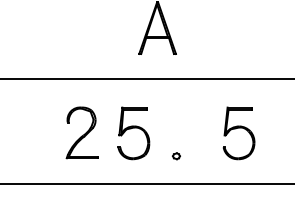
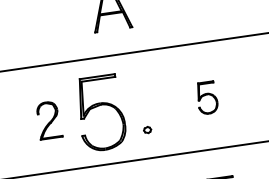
part: (81, 132) -> (48, 119), size x0.7
part: (133, 133) -> (100, 113), size x1.4
part: (238, 133) -> (206, 98), size x0.6

